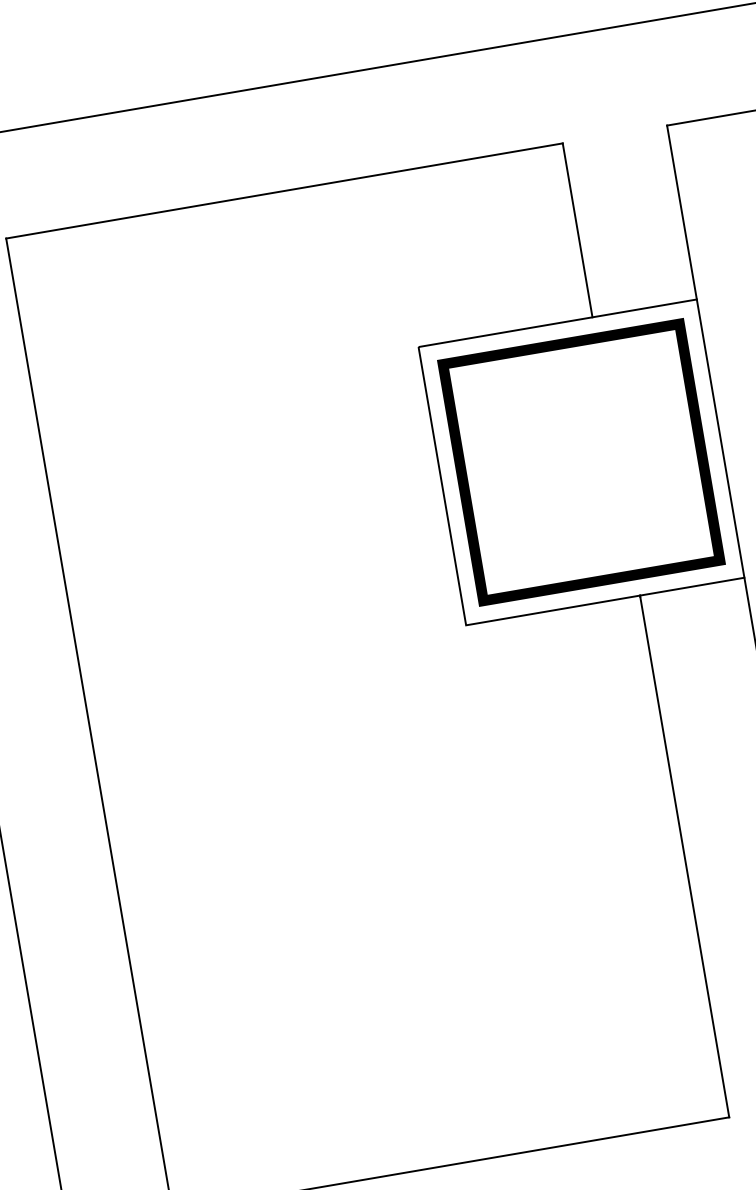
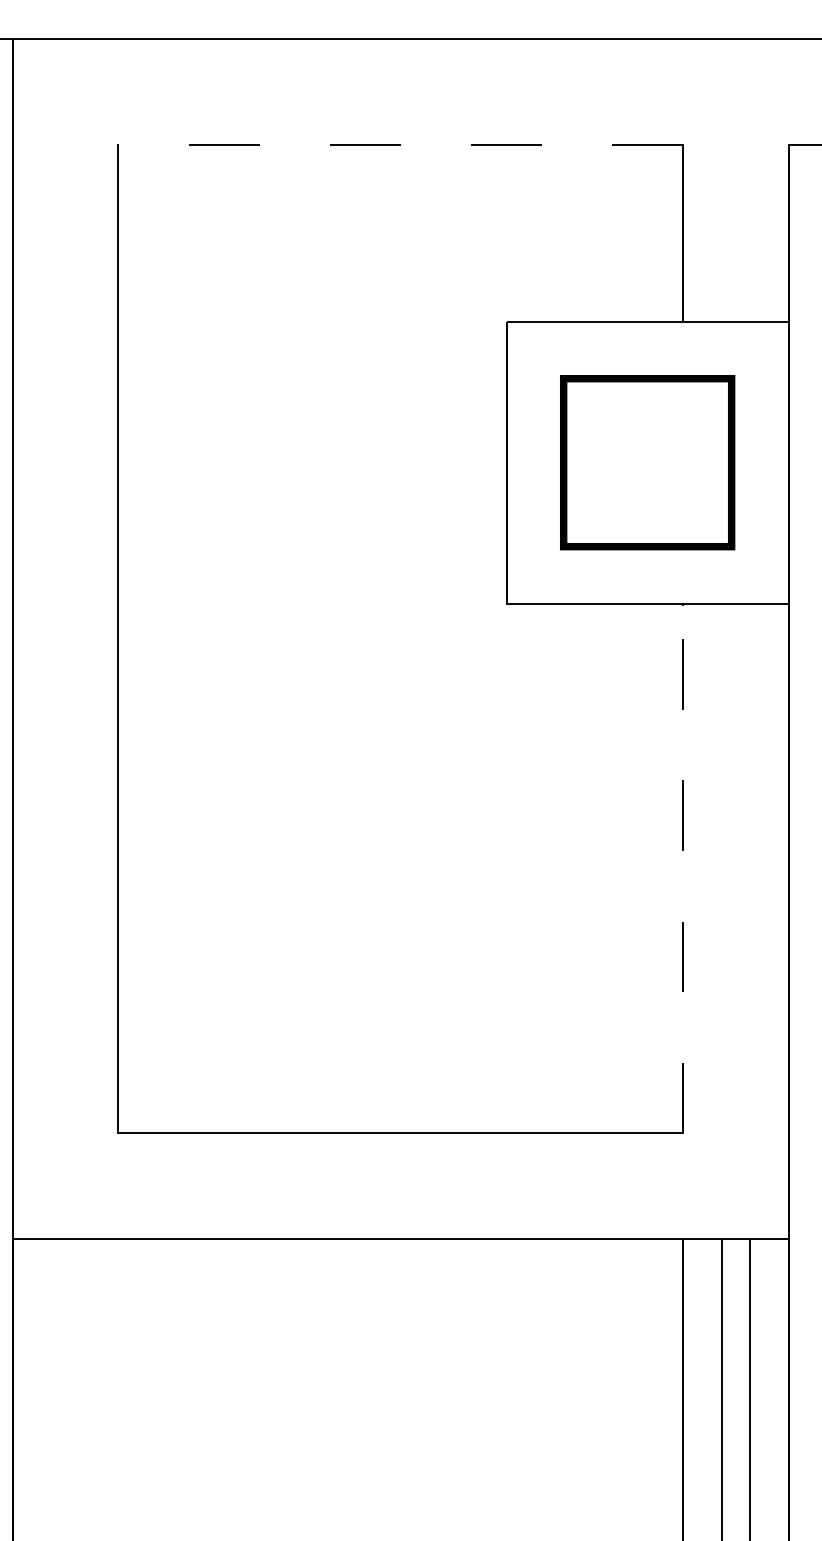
line: (284, 191) -> (400, 145), solid -> dashed
part: (581, 462) -> (647, 462), size x0.7
line: (685, 856) -> (683, 868), solid -> dashed

